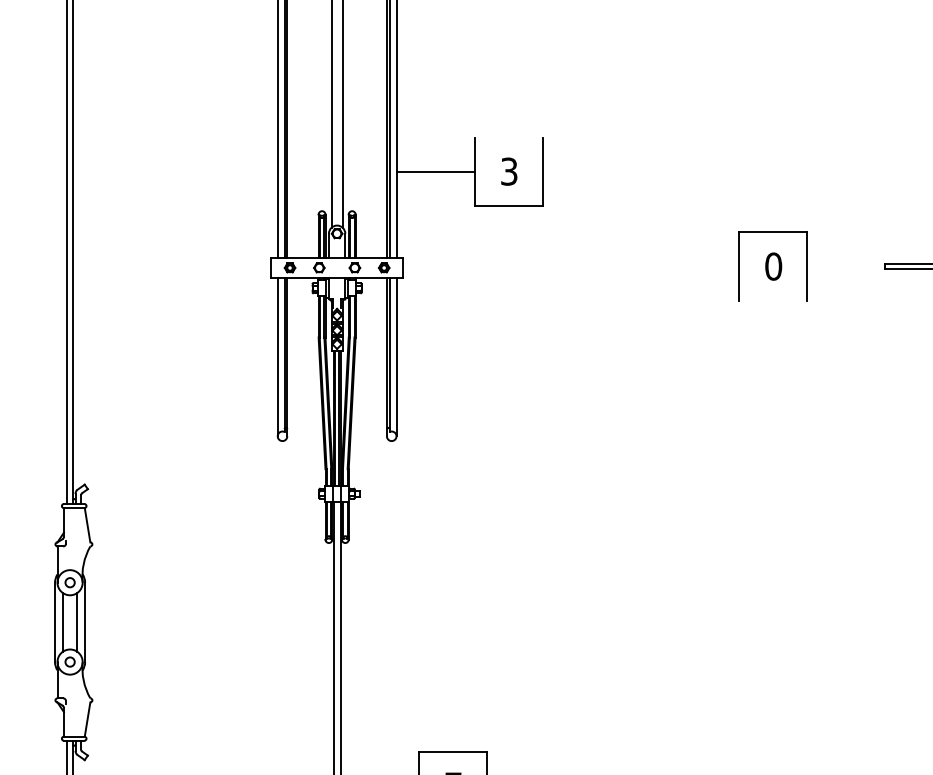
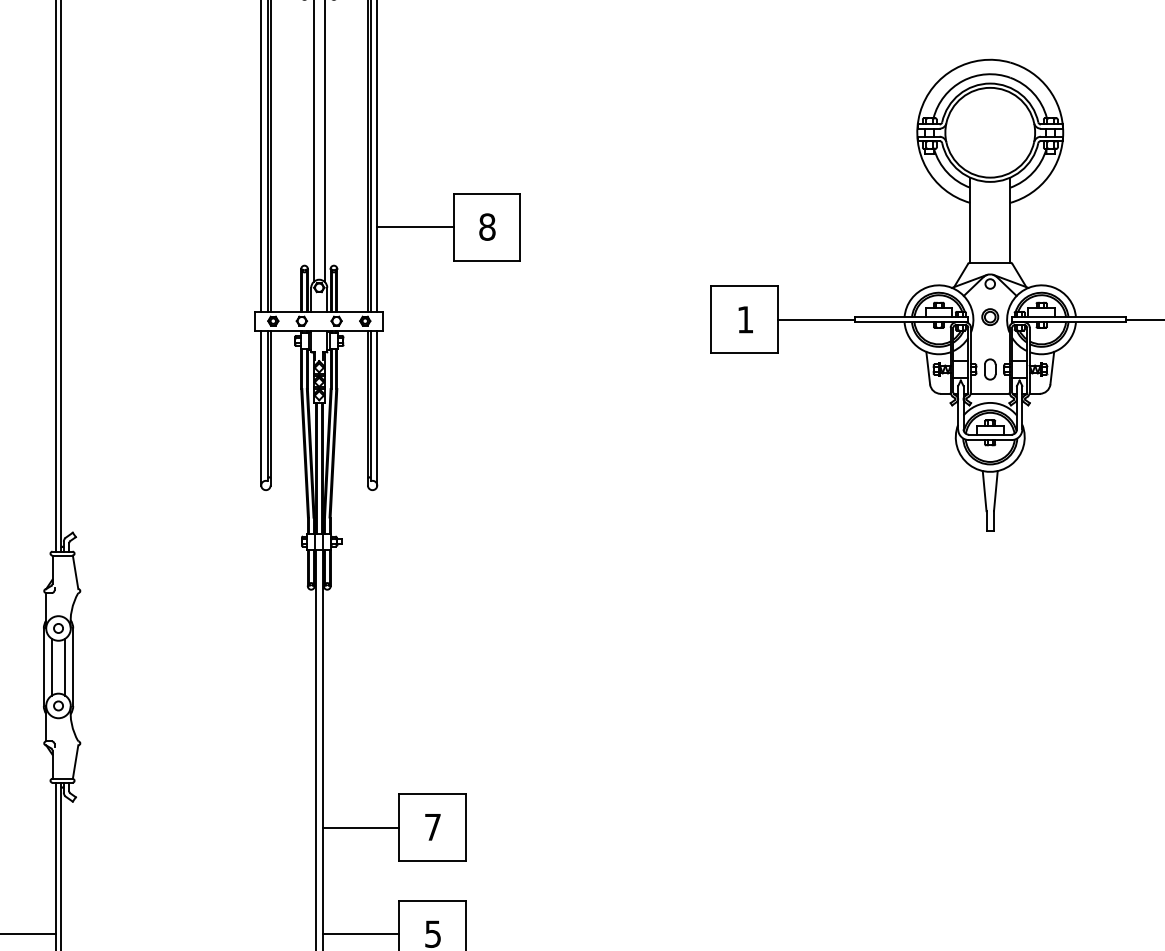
line: (508, 137) -> (486, 193), added
text: (509, 171) -> (487, 226), 3 -> 8
text: (773, 266) -> (745, 319), 0 -> 1
line: (846, 266) -> (816, 319), added
line: (772, 301) -> (744, 353), added

